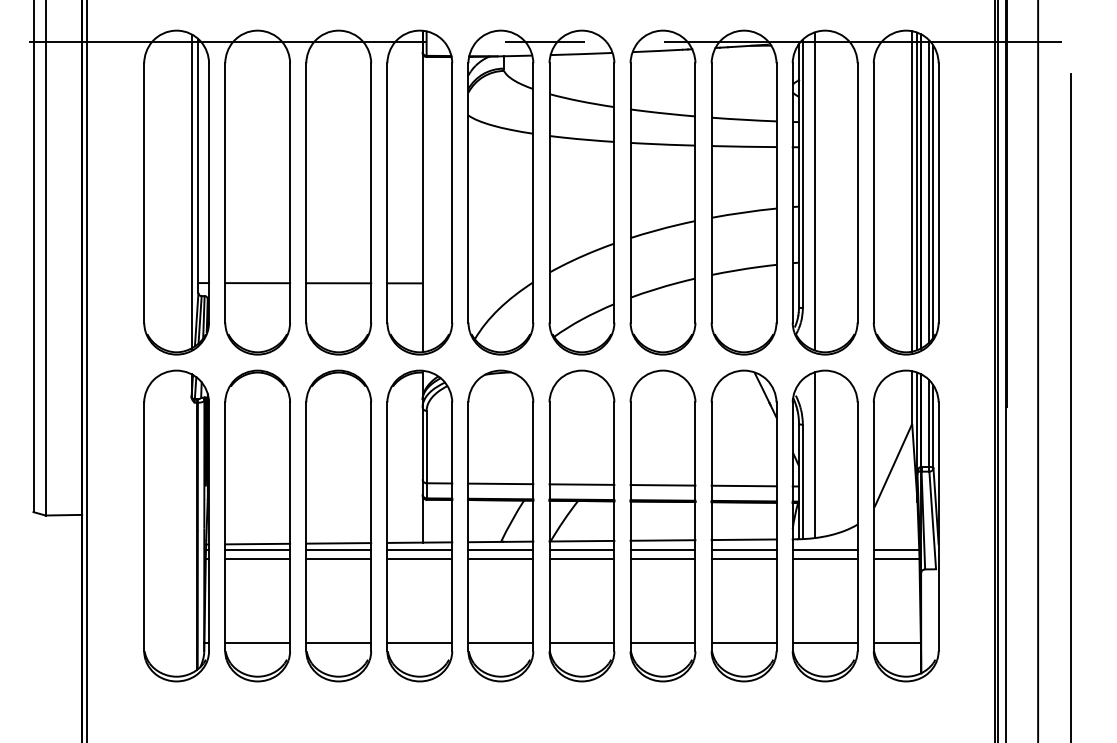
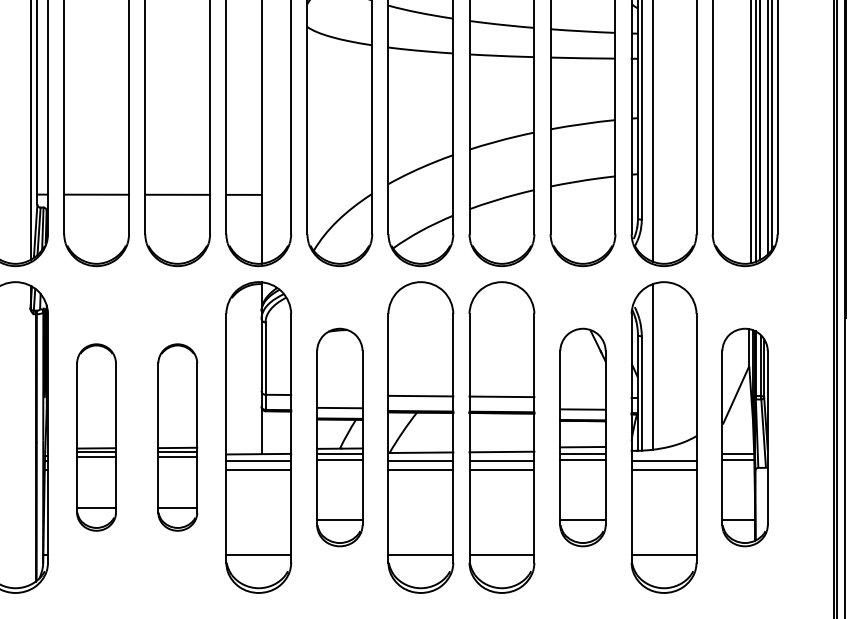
part: (257, 525) -> (96, 437), size x0.6
part: (338, 525) -> (177, 437), size x0.6
part: (500, 525) -> (339, 437), size x0.7
part: (743, 525) -> (582, 437), size x0.7
part: (905, 525) -> (744, 437), size x0.7

